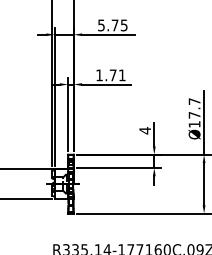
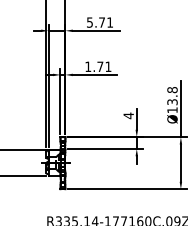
text: (124, 25) -> (110, 22), 5.75 -> 5.71
text: (194, 108) -> (172, 96), Ø17.7 -> Ø13.8

